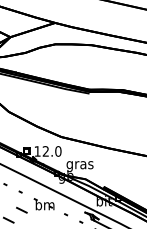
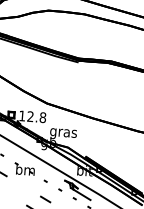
text: (58, 151) -> (43, 117), 12.0 -> 12.8

